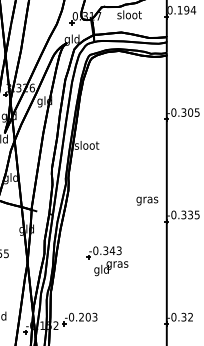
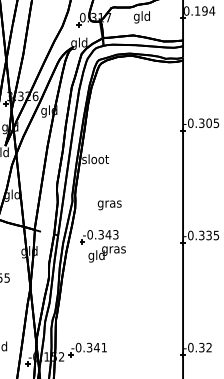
text: (129, 16) -> (142, 17), sloot -> gld
text: (147, 201) -> (109, 205), moved
part: (107, 261) -> (102, 246), moved
text: (87, 317) -> (96, 347), -0.203 -> -0.341

